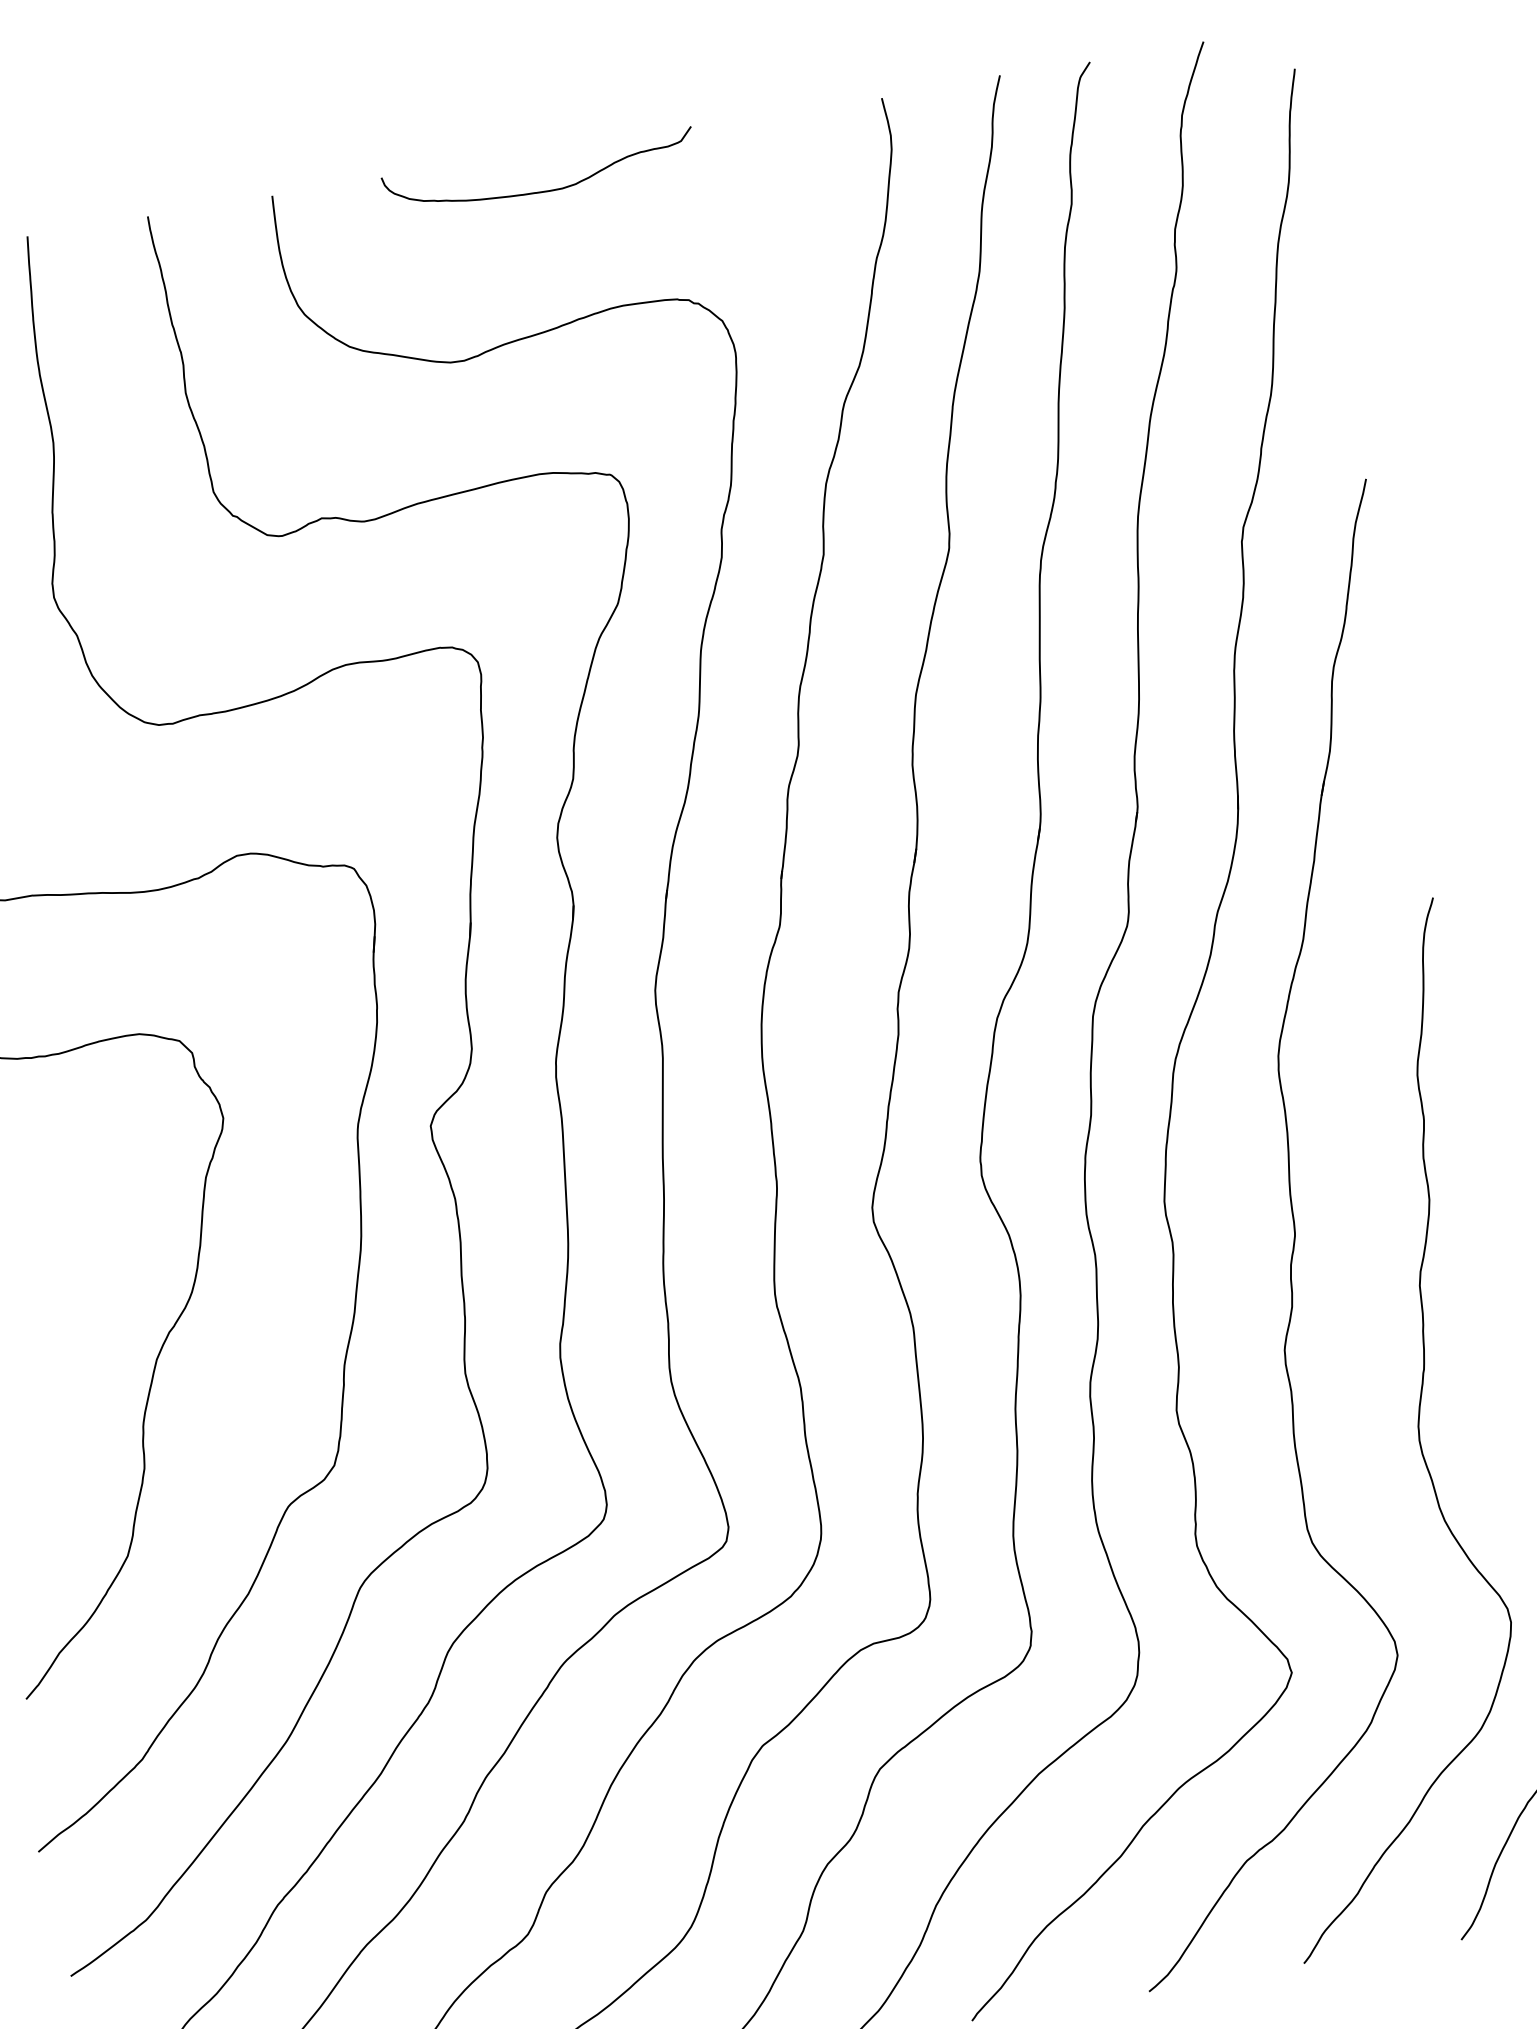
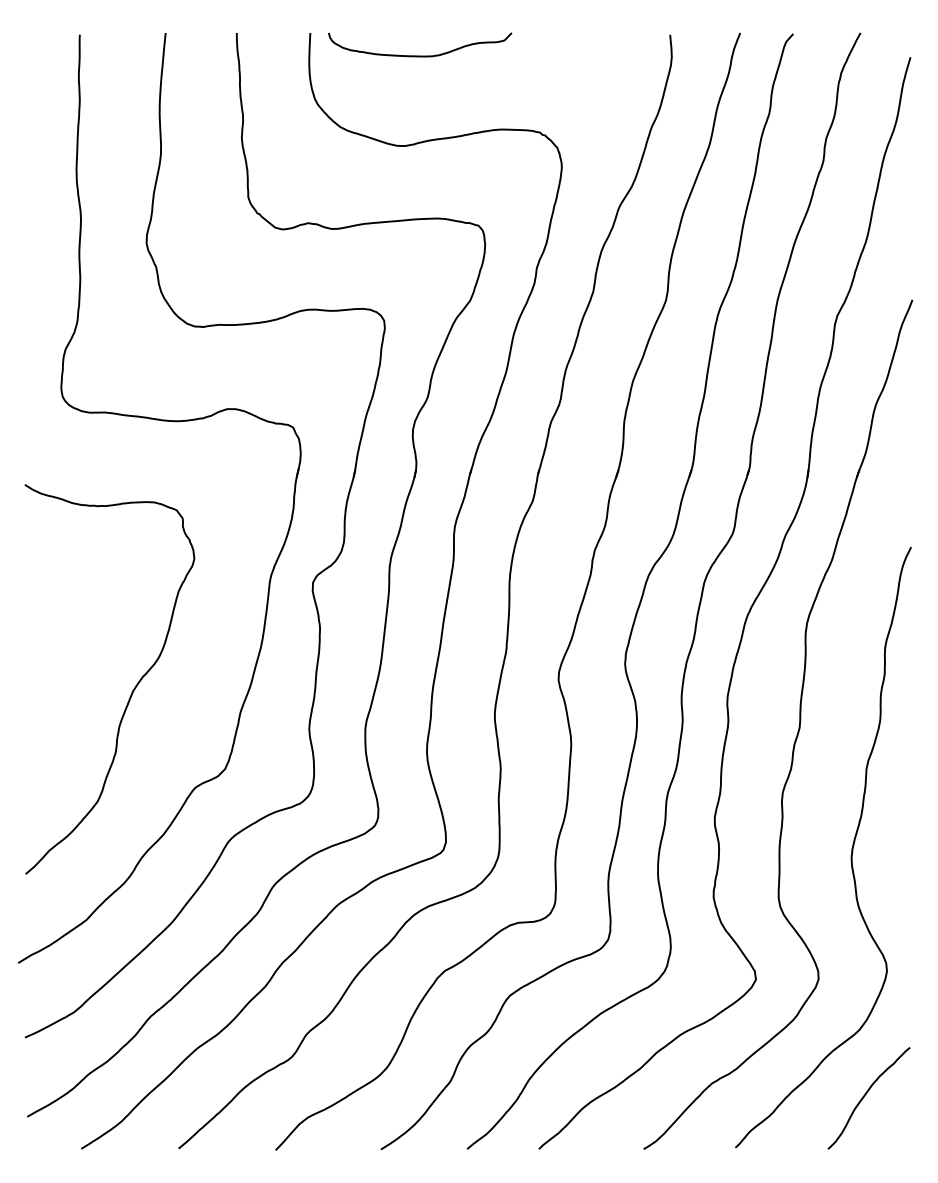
curve: (542, 190) -> (420, 55), moved

